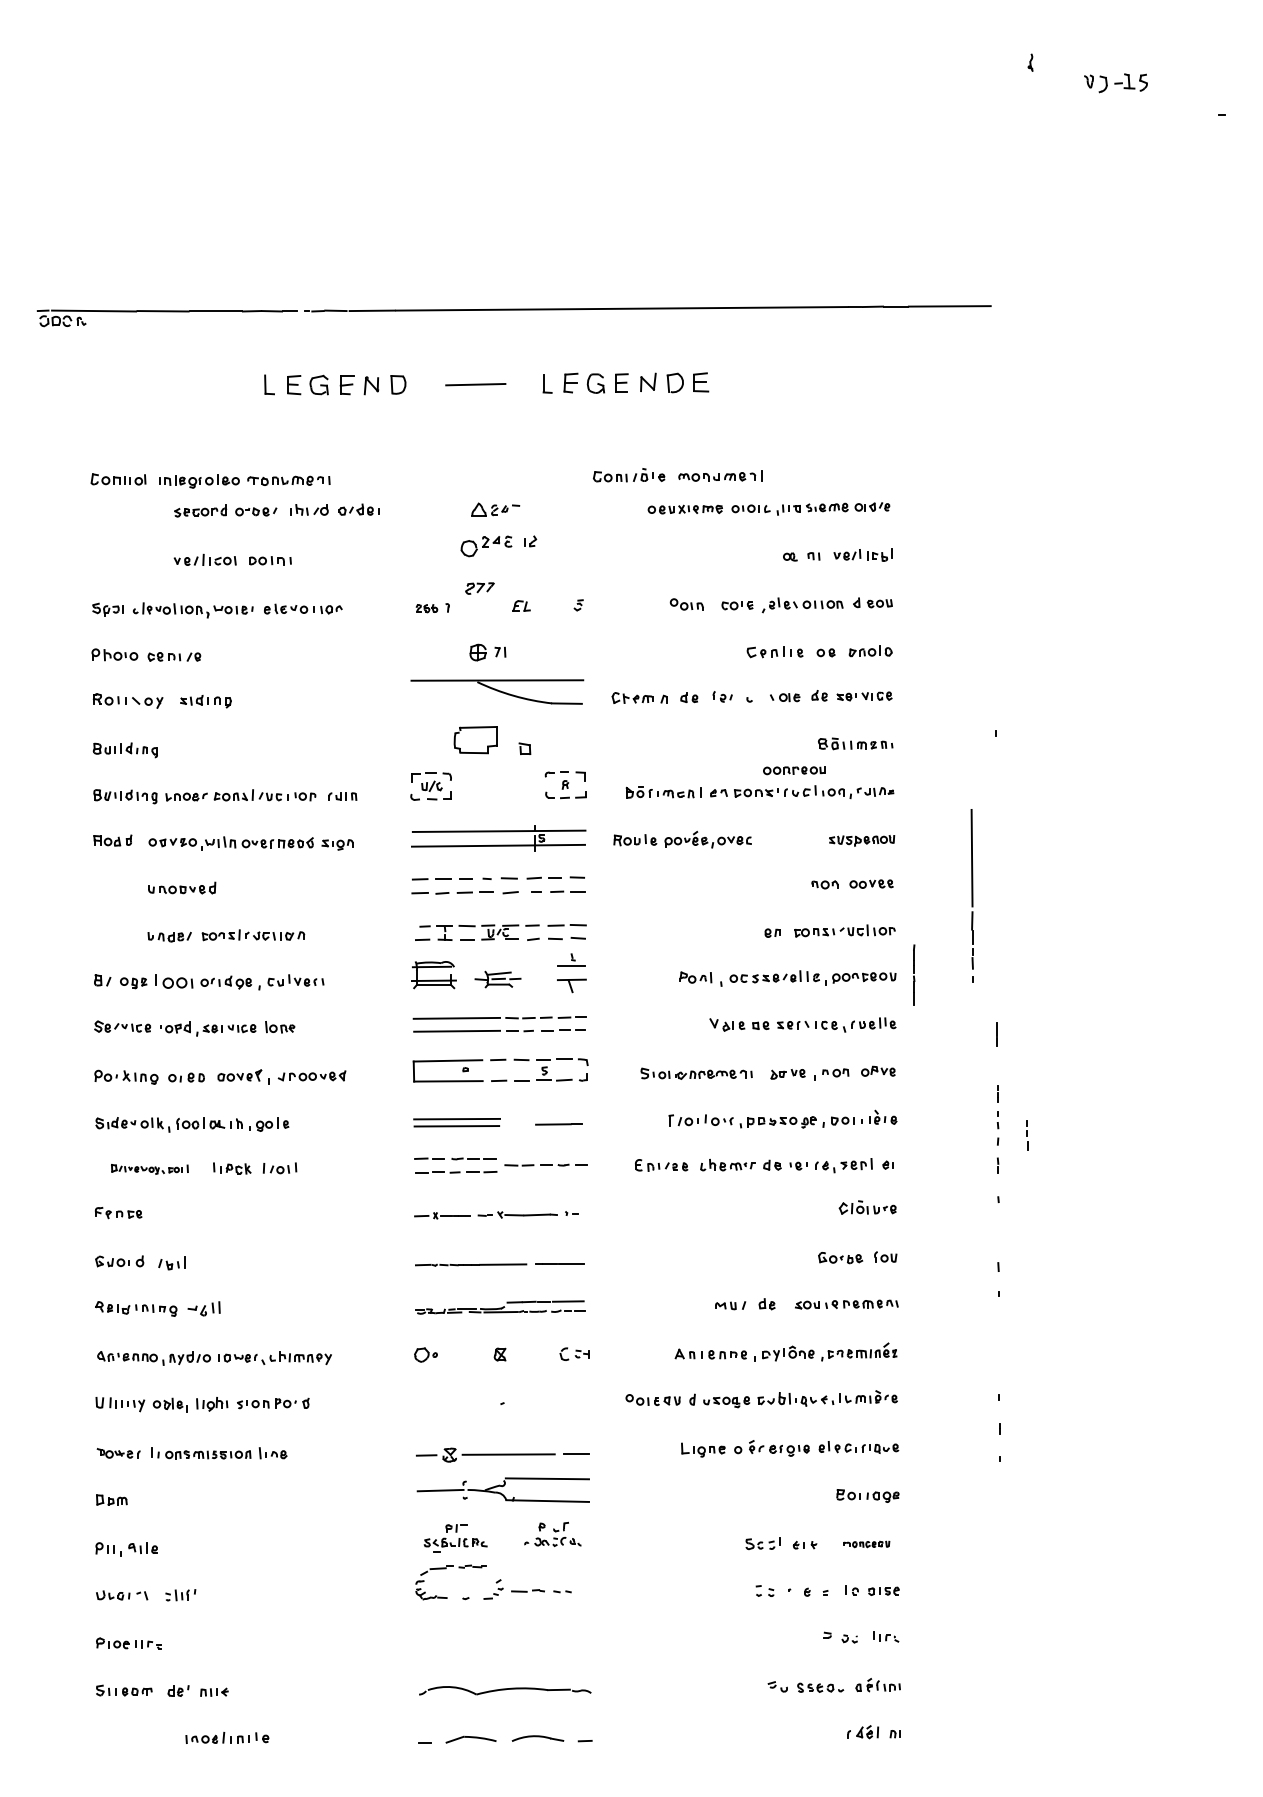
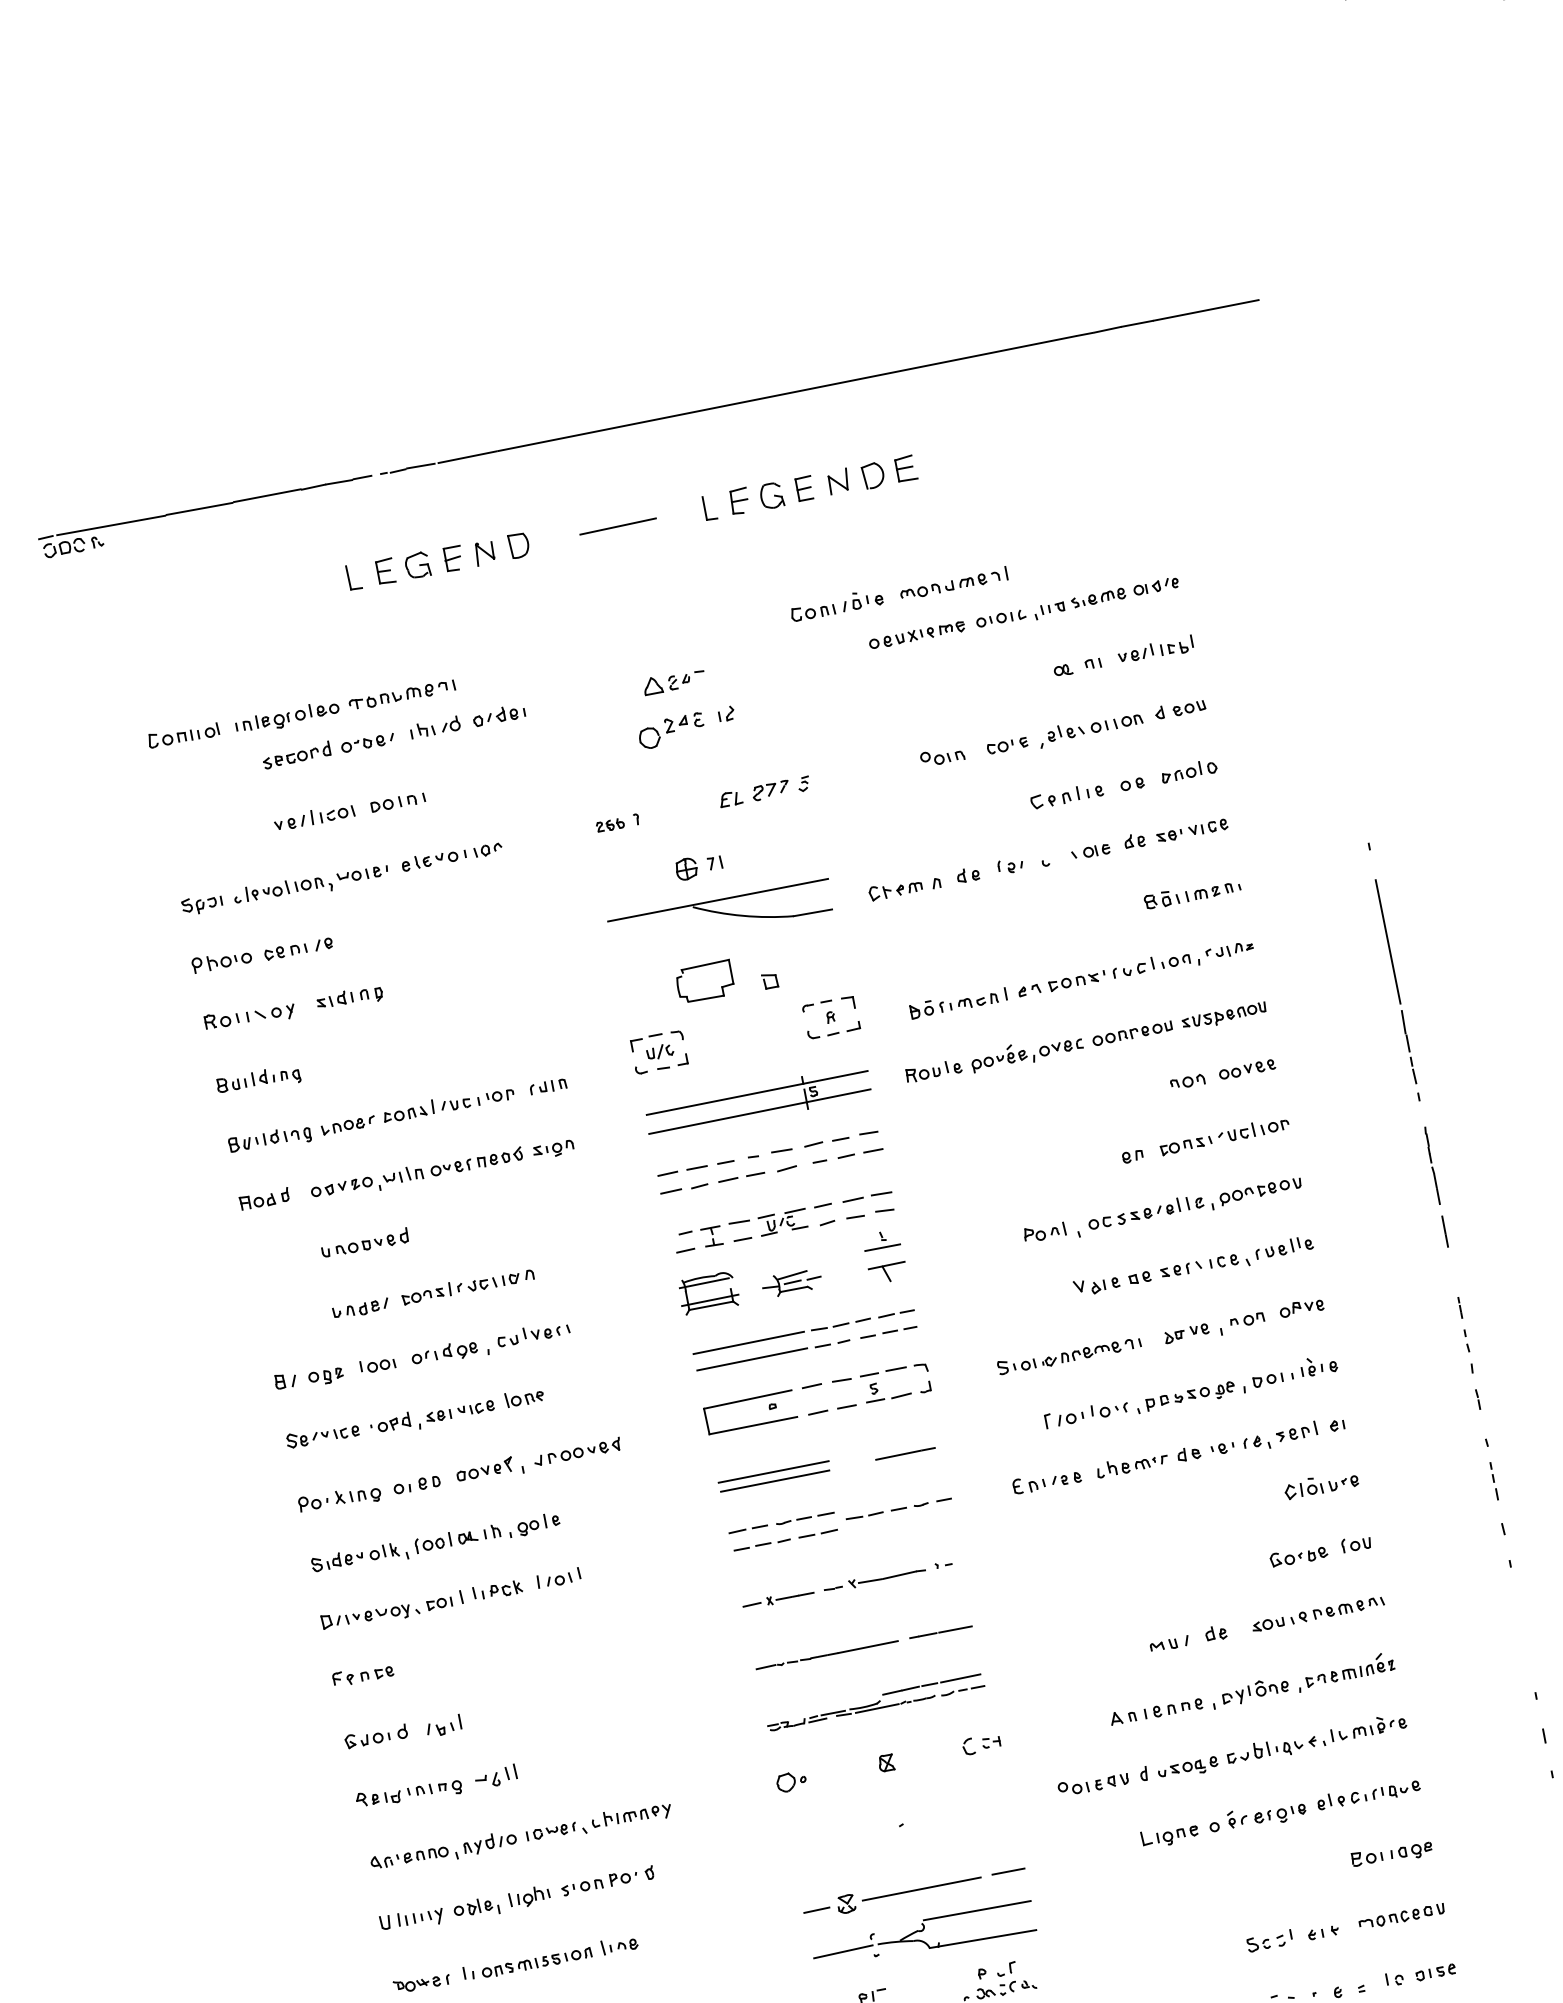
part: (479, 588) -> (770, 790), moved
part: (794, 770) -> (1132, 1033), moved
line: (971, 895) -> (1396, 989), moved
line: (914, 973) -> (1432, 1163), moved
part: (174, 981) -> (378, 1364), size x0.71
part: (1027, 1135) -> (1494, 1481), moved
part: (149, 1169) -> (391, 1611), size x1.43
part: (866, 1544) -> (1402, 1916), size x1.43

